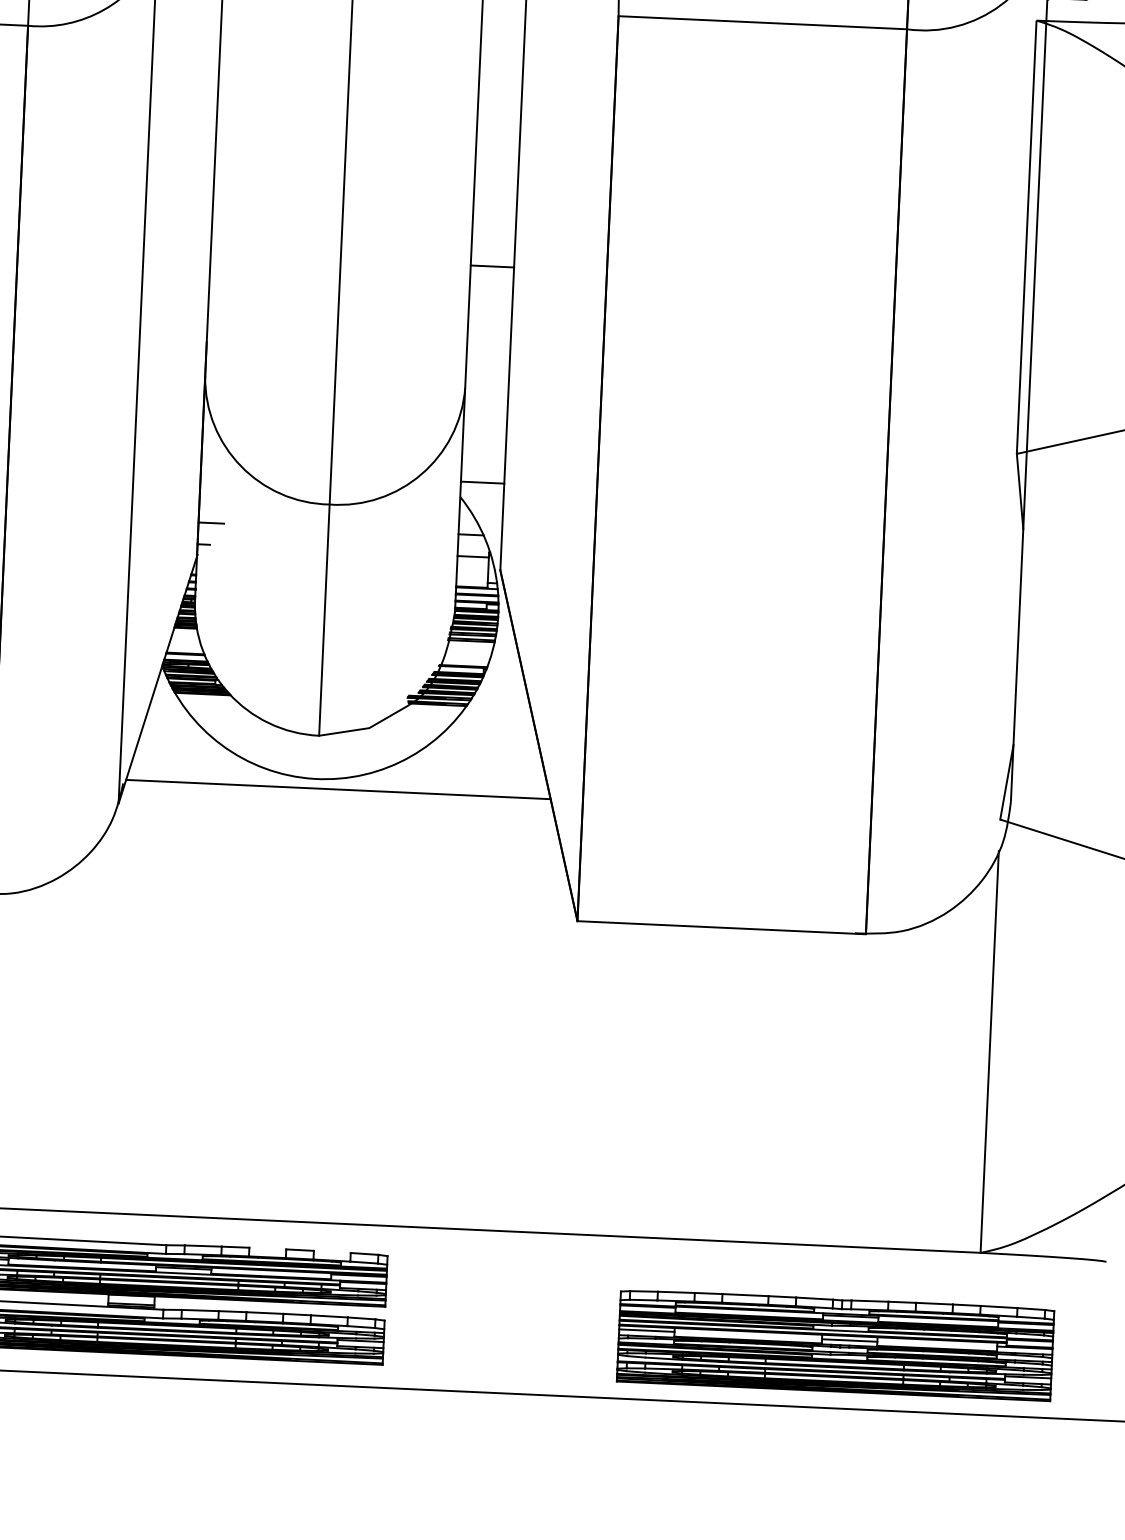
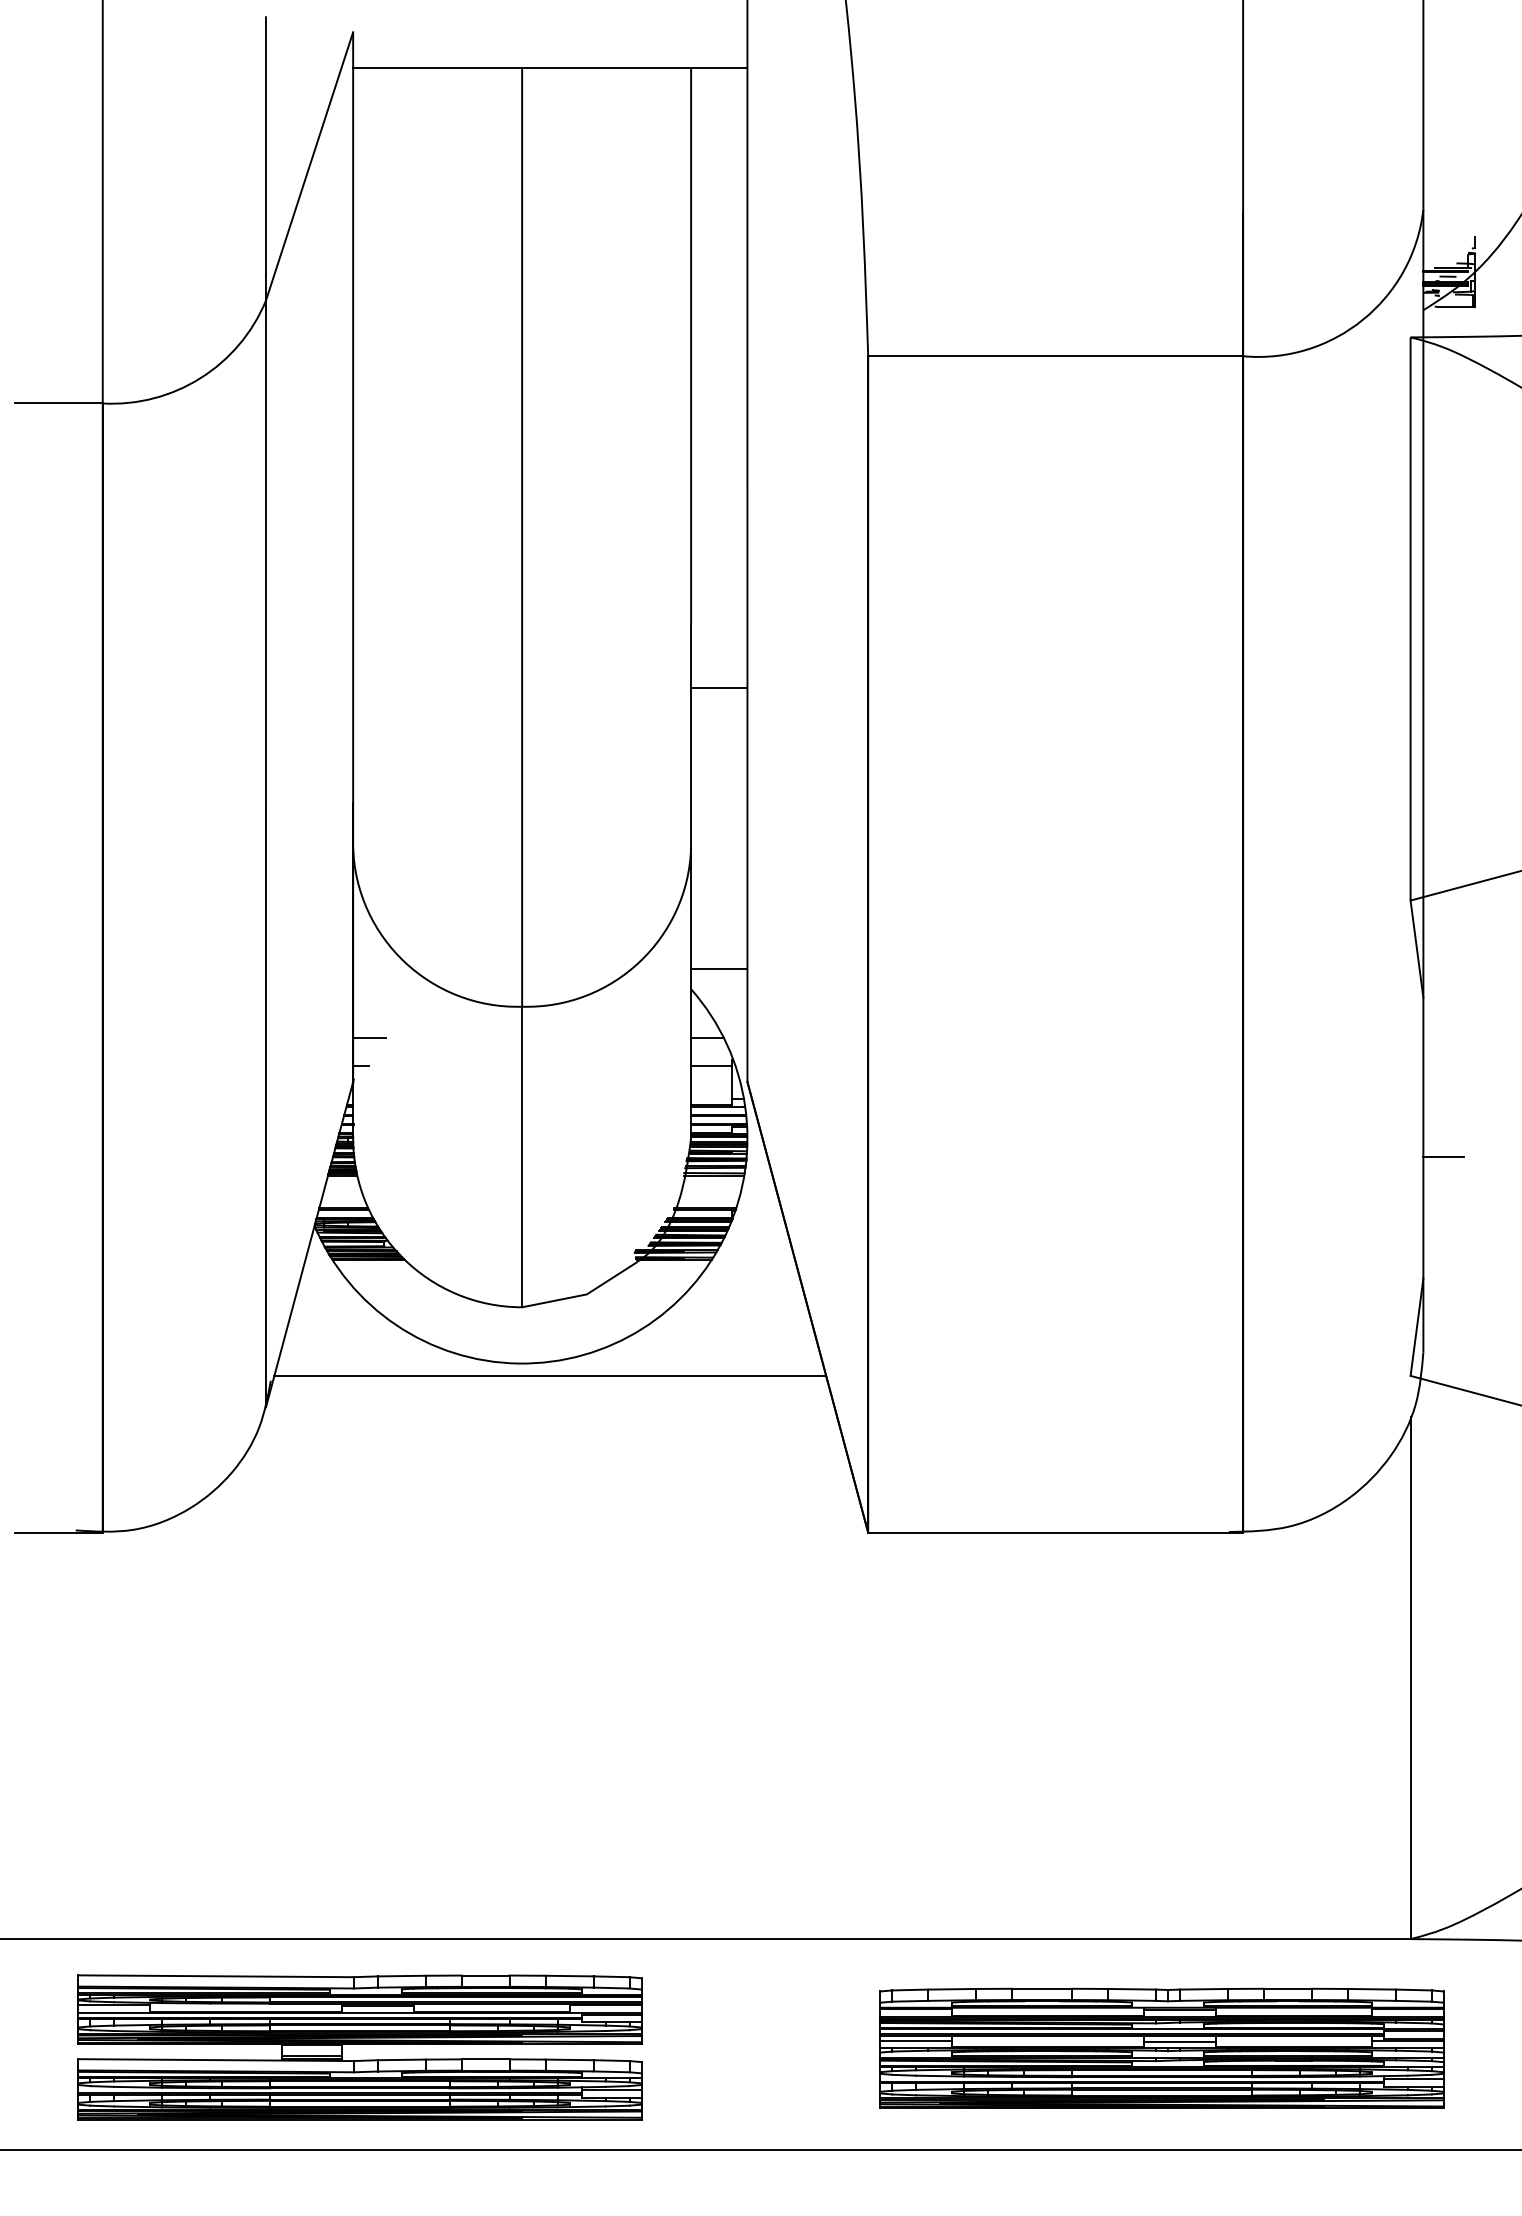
line: (1033, 651) -> (1443, 1156), added
line: (267, 1248) -> (485, 1975), added
line: (332, 1251) -> (569, 1975), added
part: (835, 1344) -> (1161, 2047), moved

